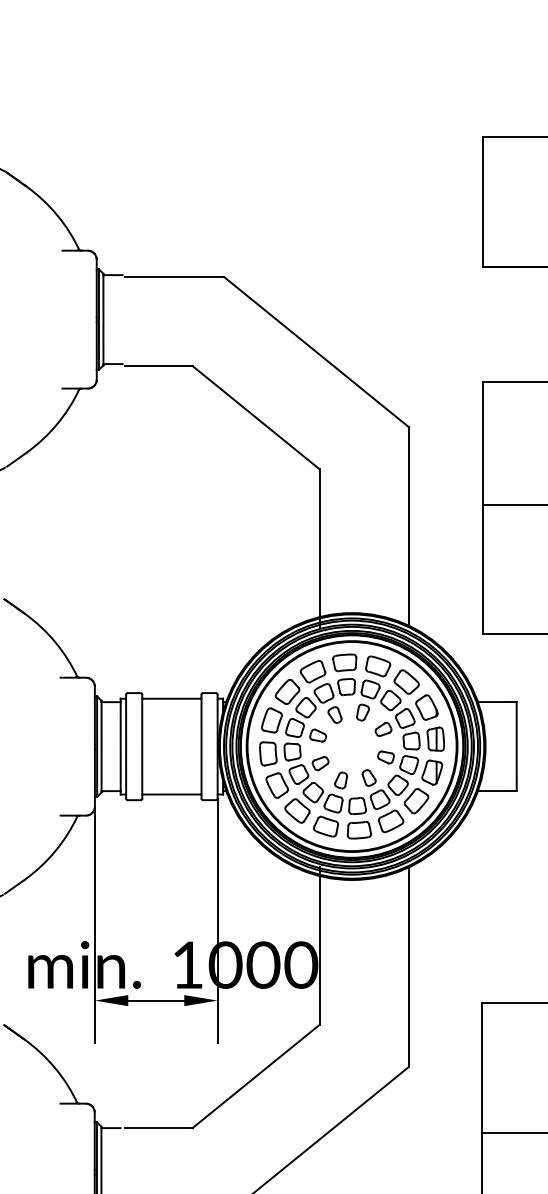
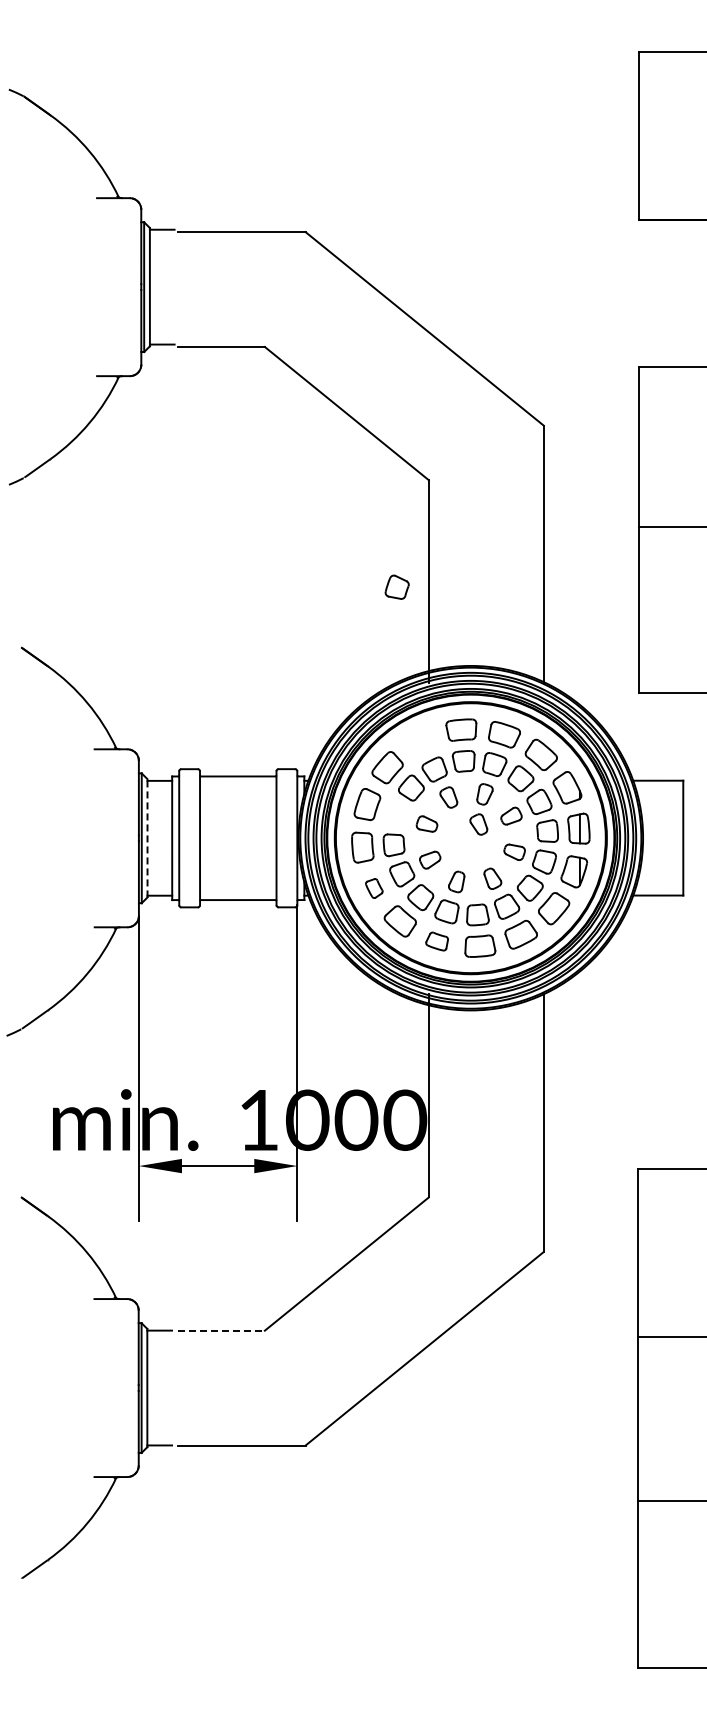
part: (313, 671) -> (420, 741), removed
part: (294, 727) -> (396, 586), moved
part: (358, 735) -> (478, 824), added
line: (101, 746) -> (147, 837), solid -> dashed
part: (277, 785) -> (374, 888), size x0.6
part: (325, 826) -> (436, 941), size x0.7
line: (158, 1128) -> (221, 1330), solid -> dashed

